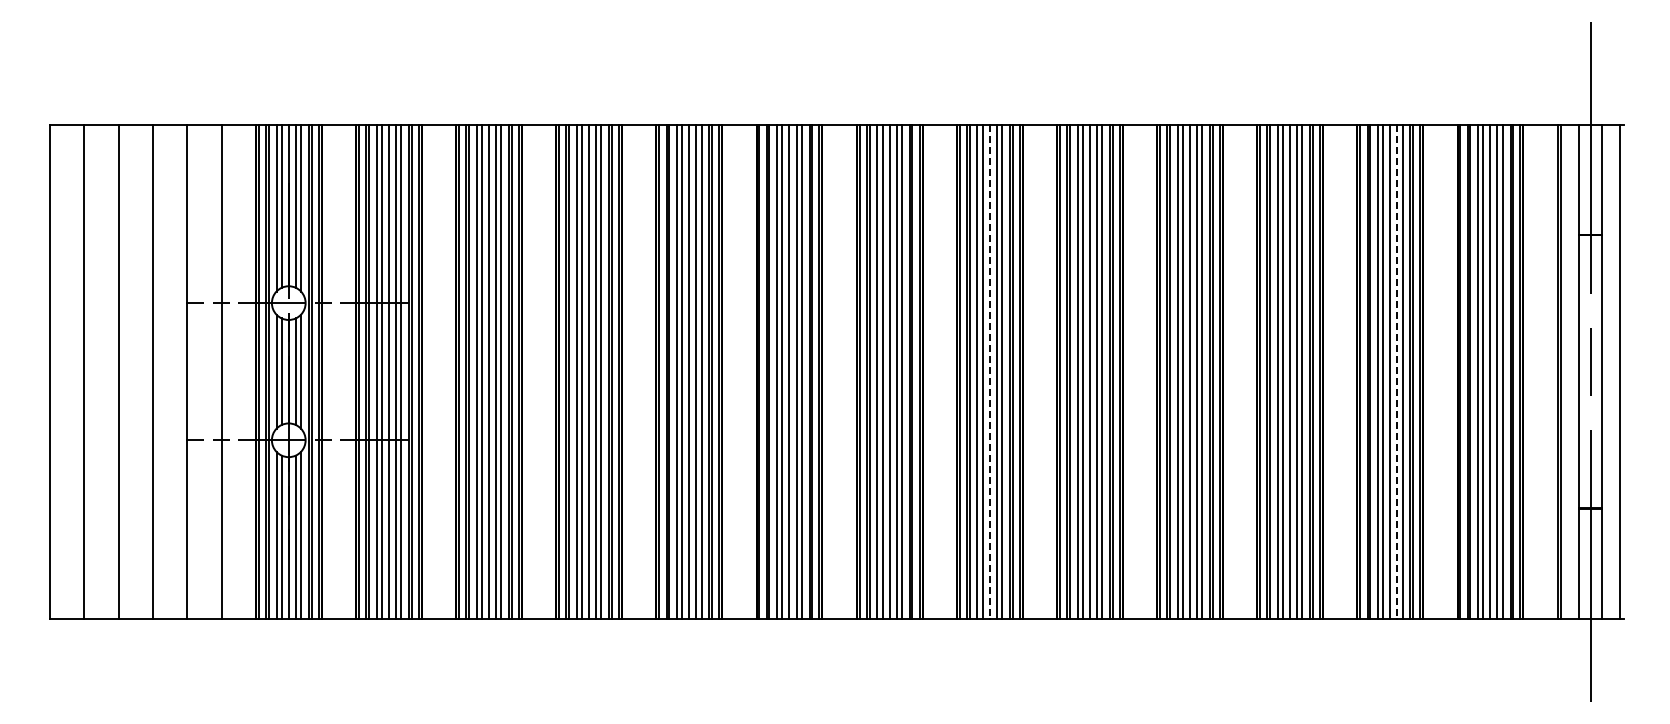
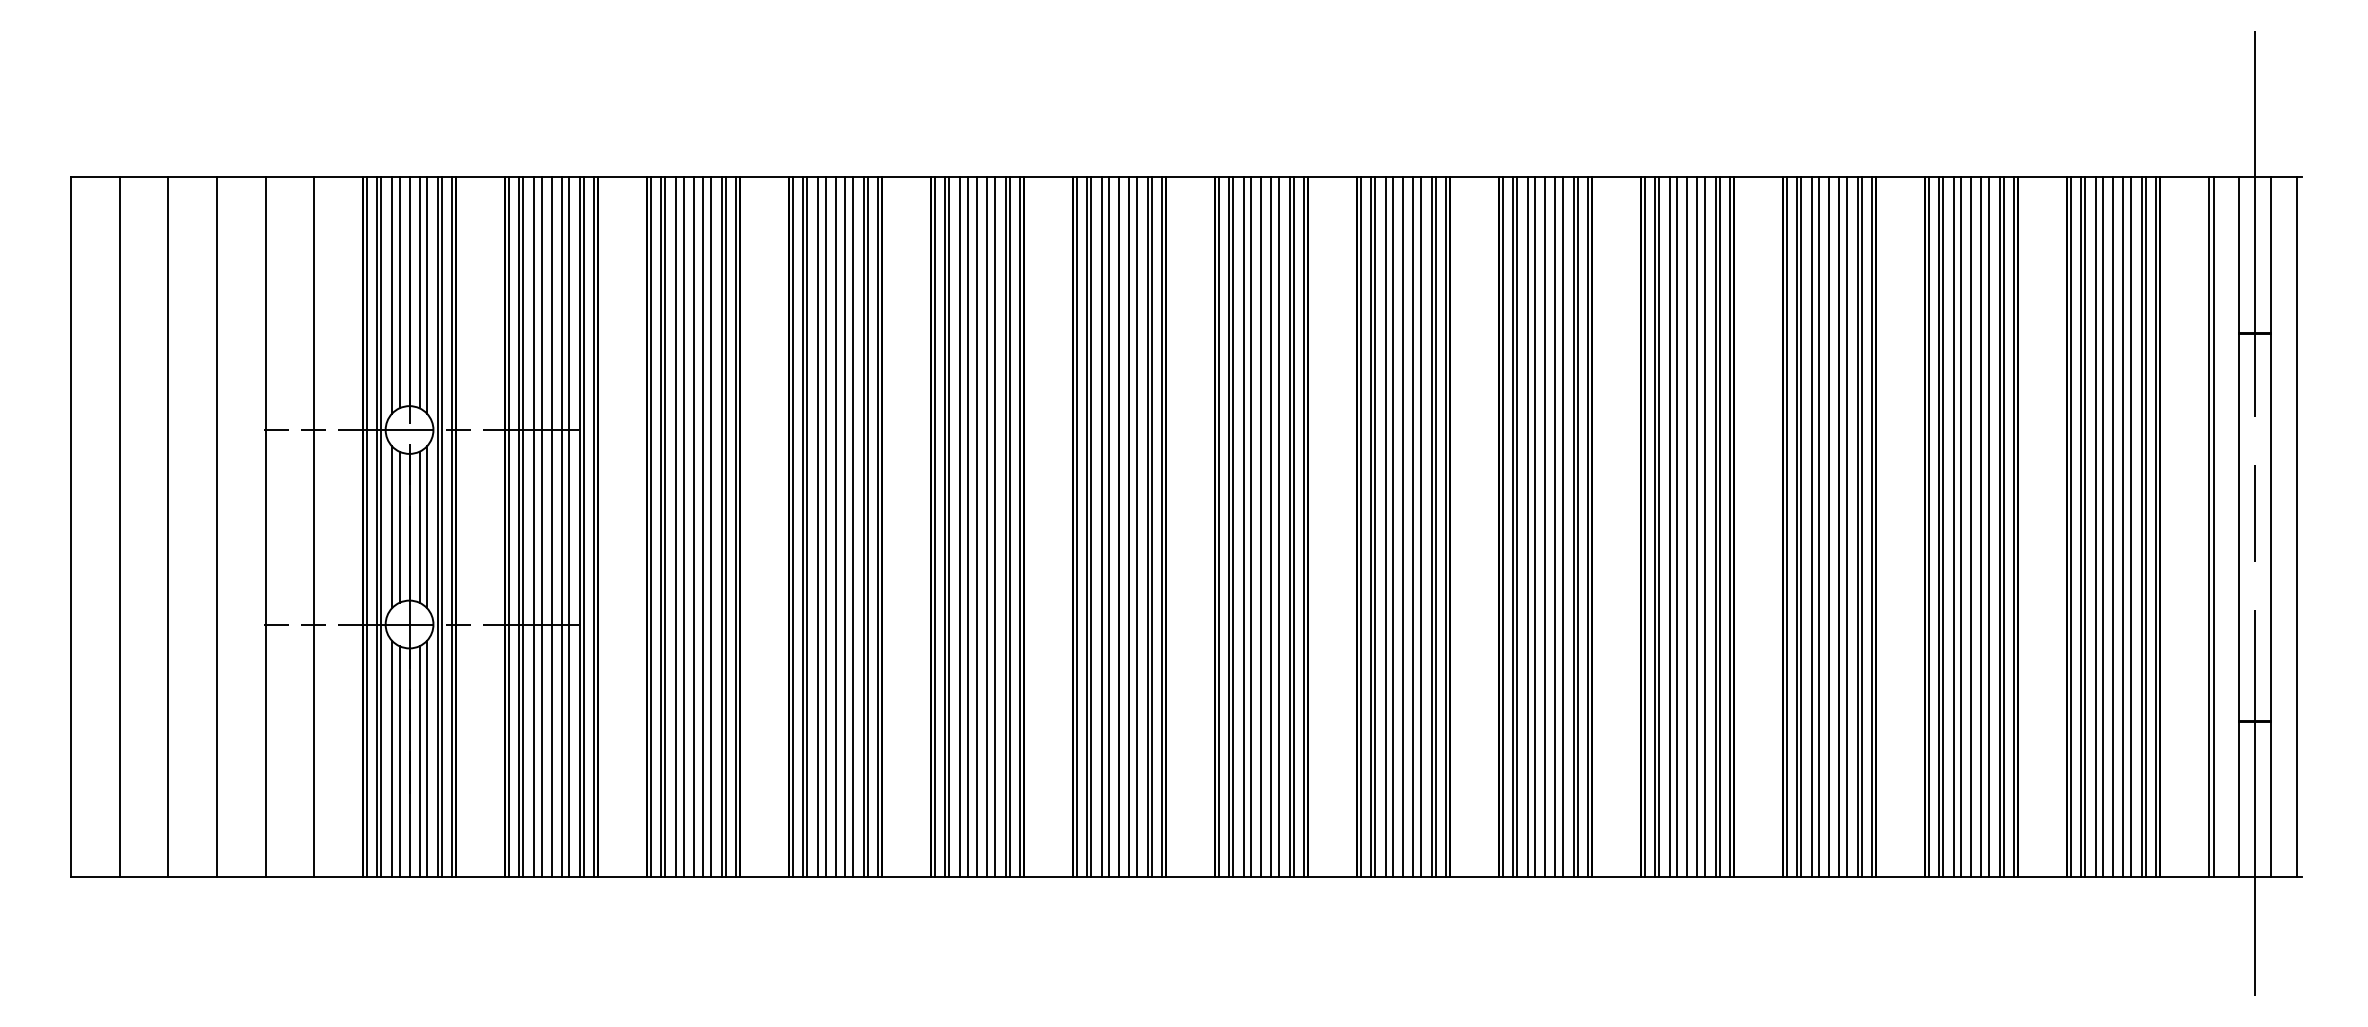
line: (989, 371) -> (1403, 526), dashed -> solid
line: (1397, 371) -> (1981, 526), dashed -> solid

